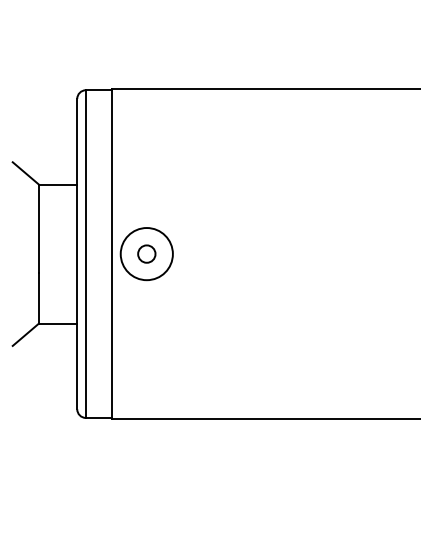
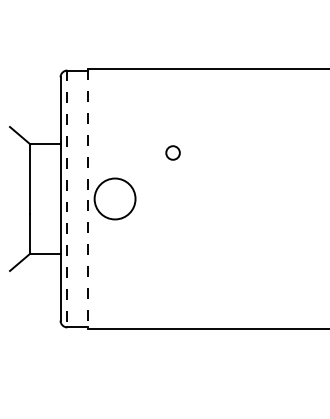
circle: (146, 253) -> (172, 152), moved
line: (86, 254) -> (67, 199), solid -> dashed
line: (111, 254) -> (87, 199), solid -> dashed

